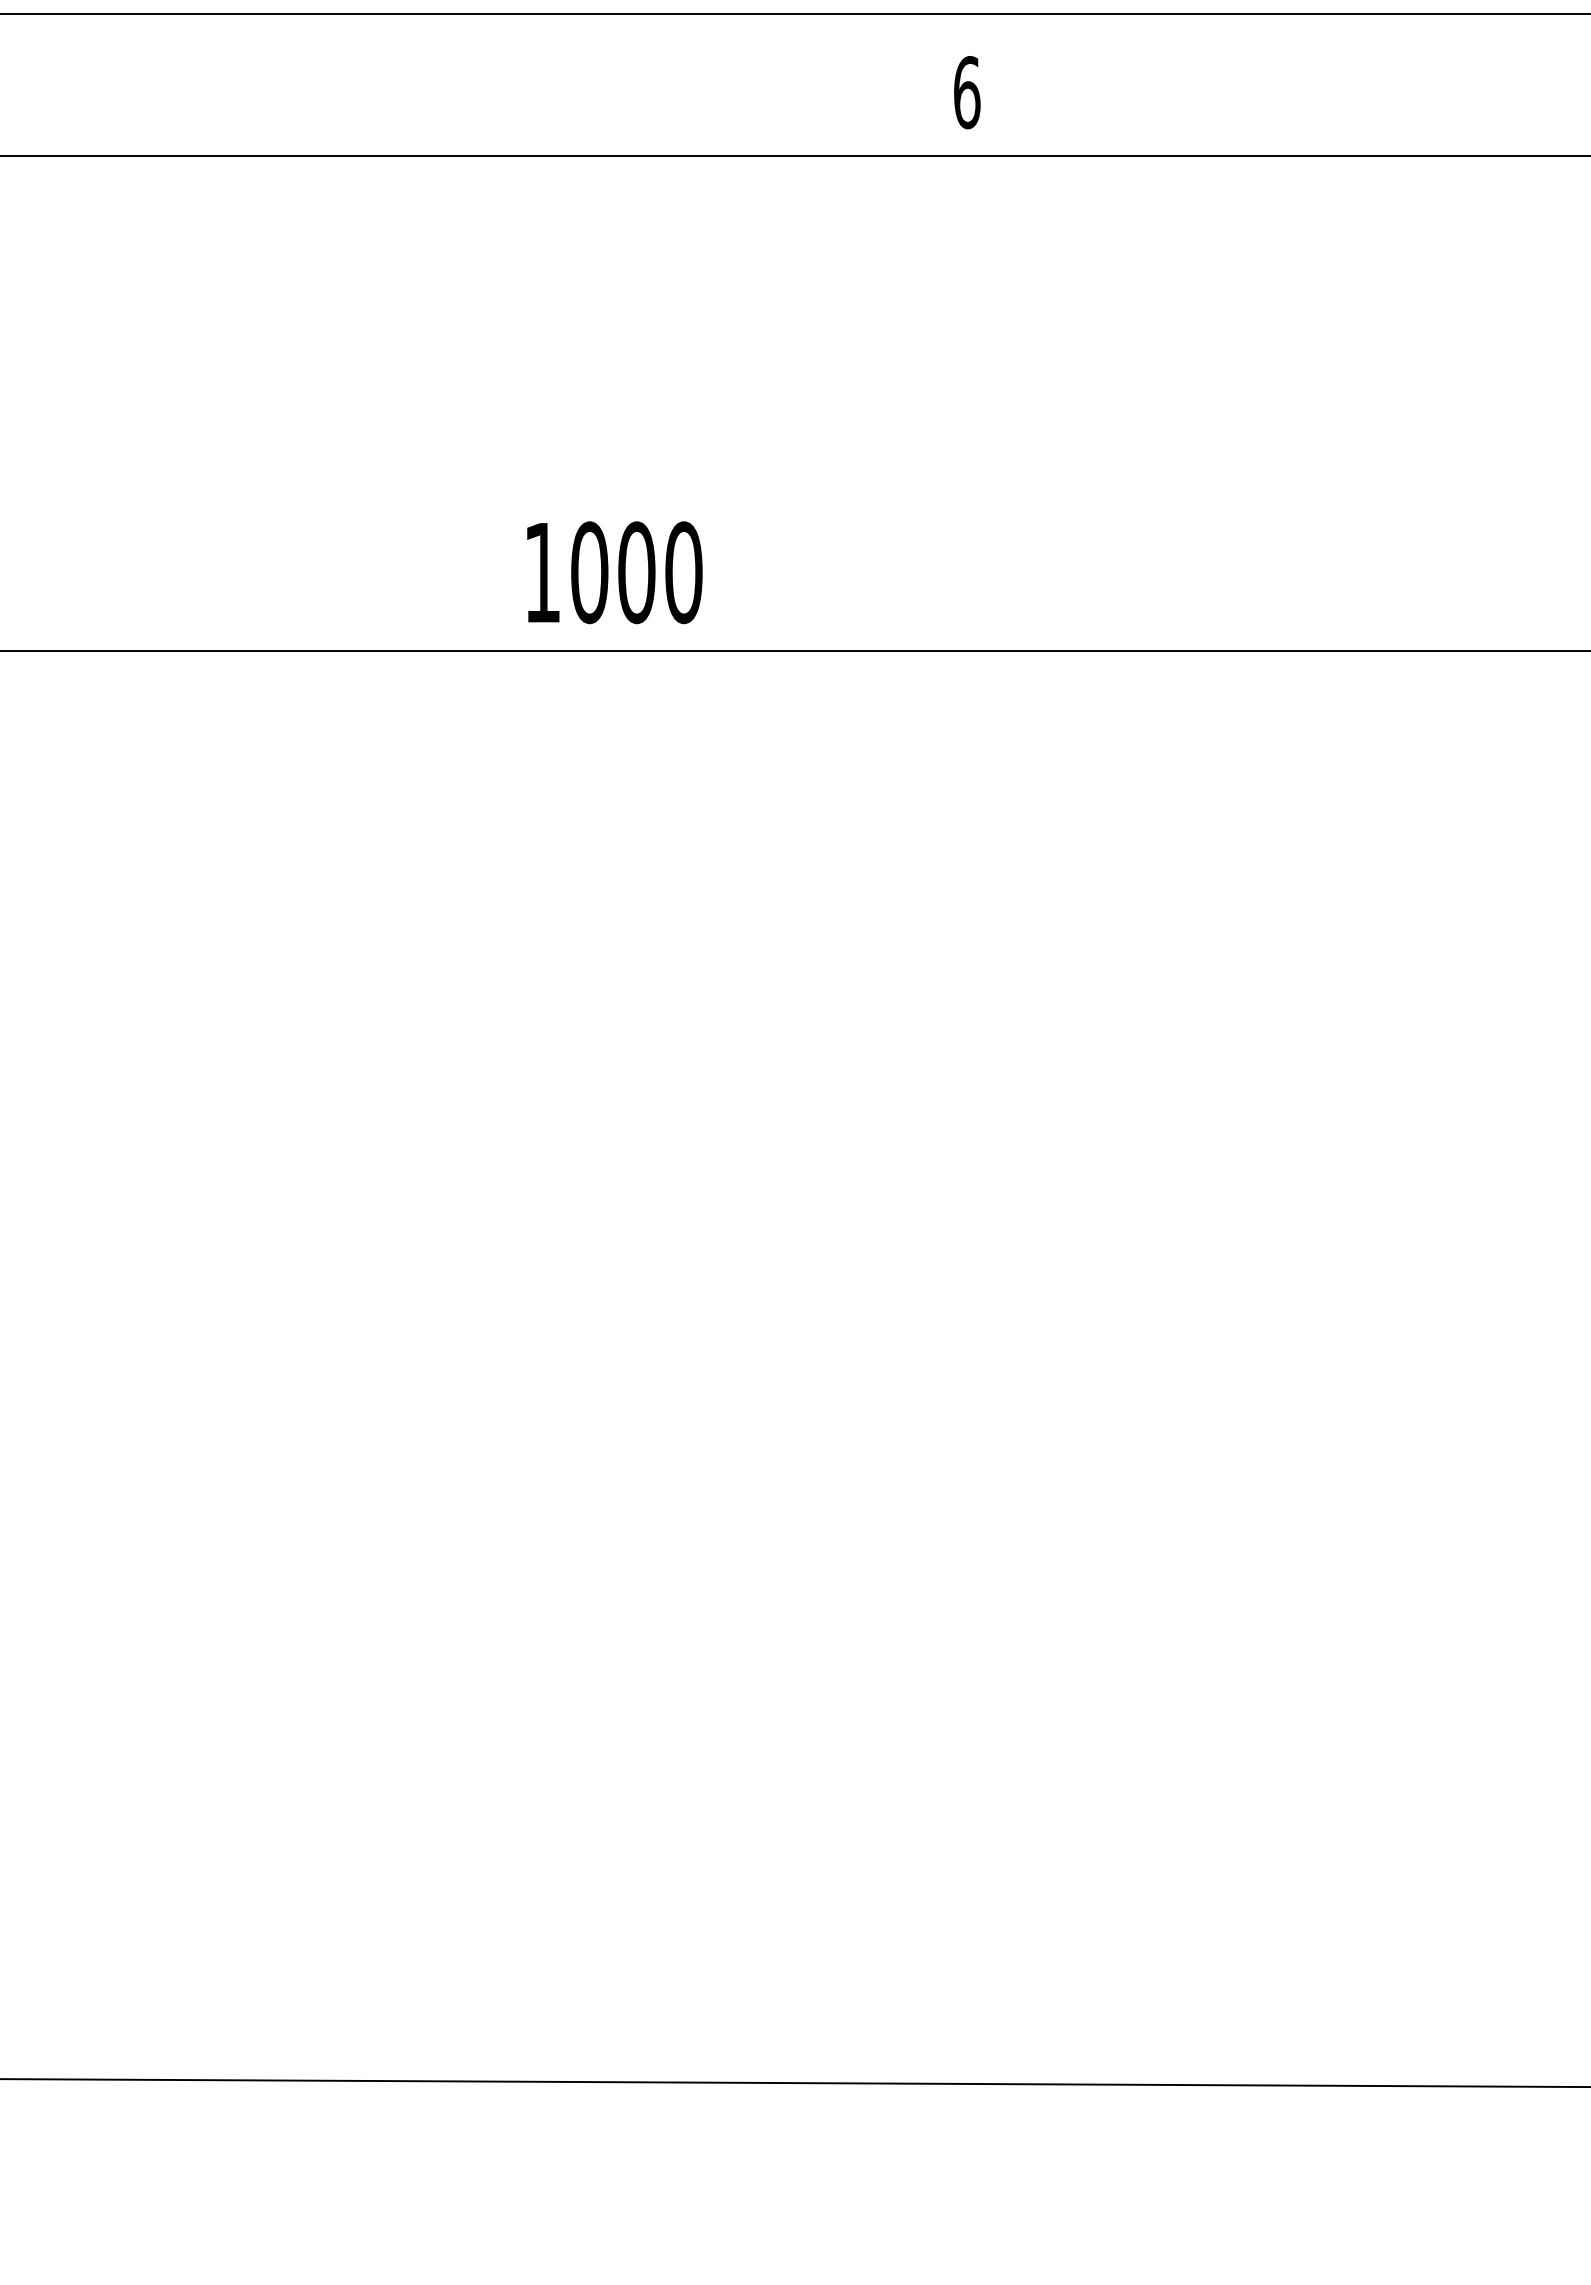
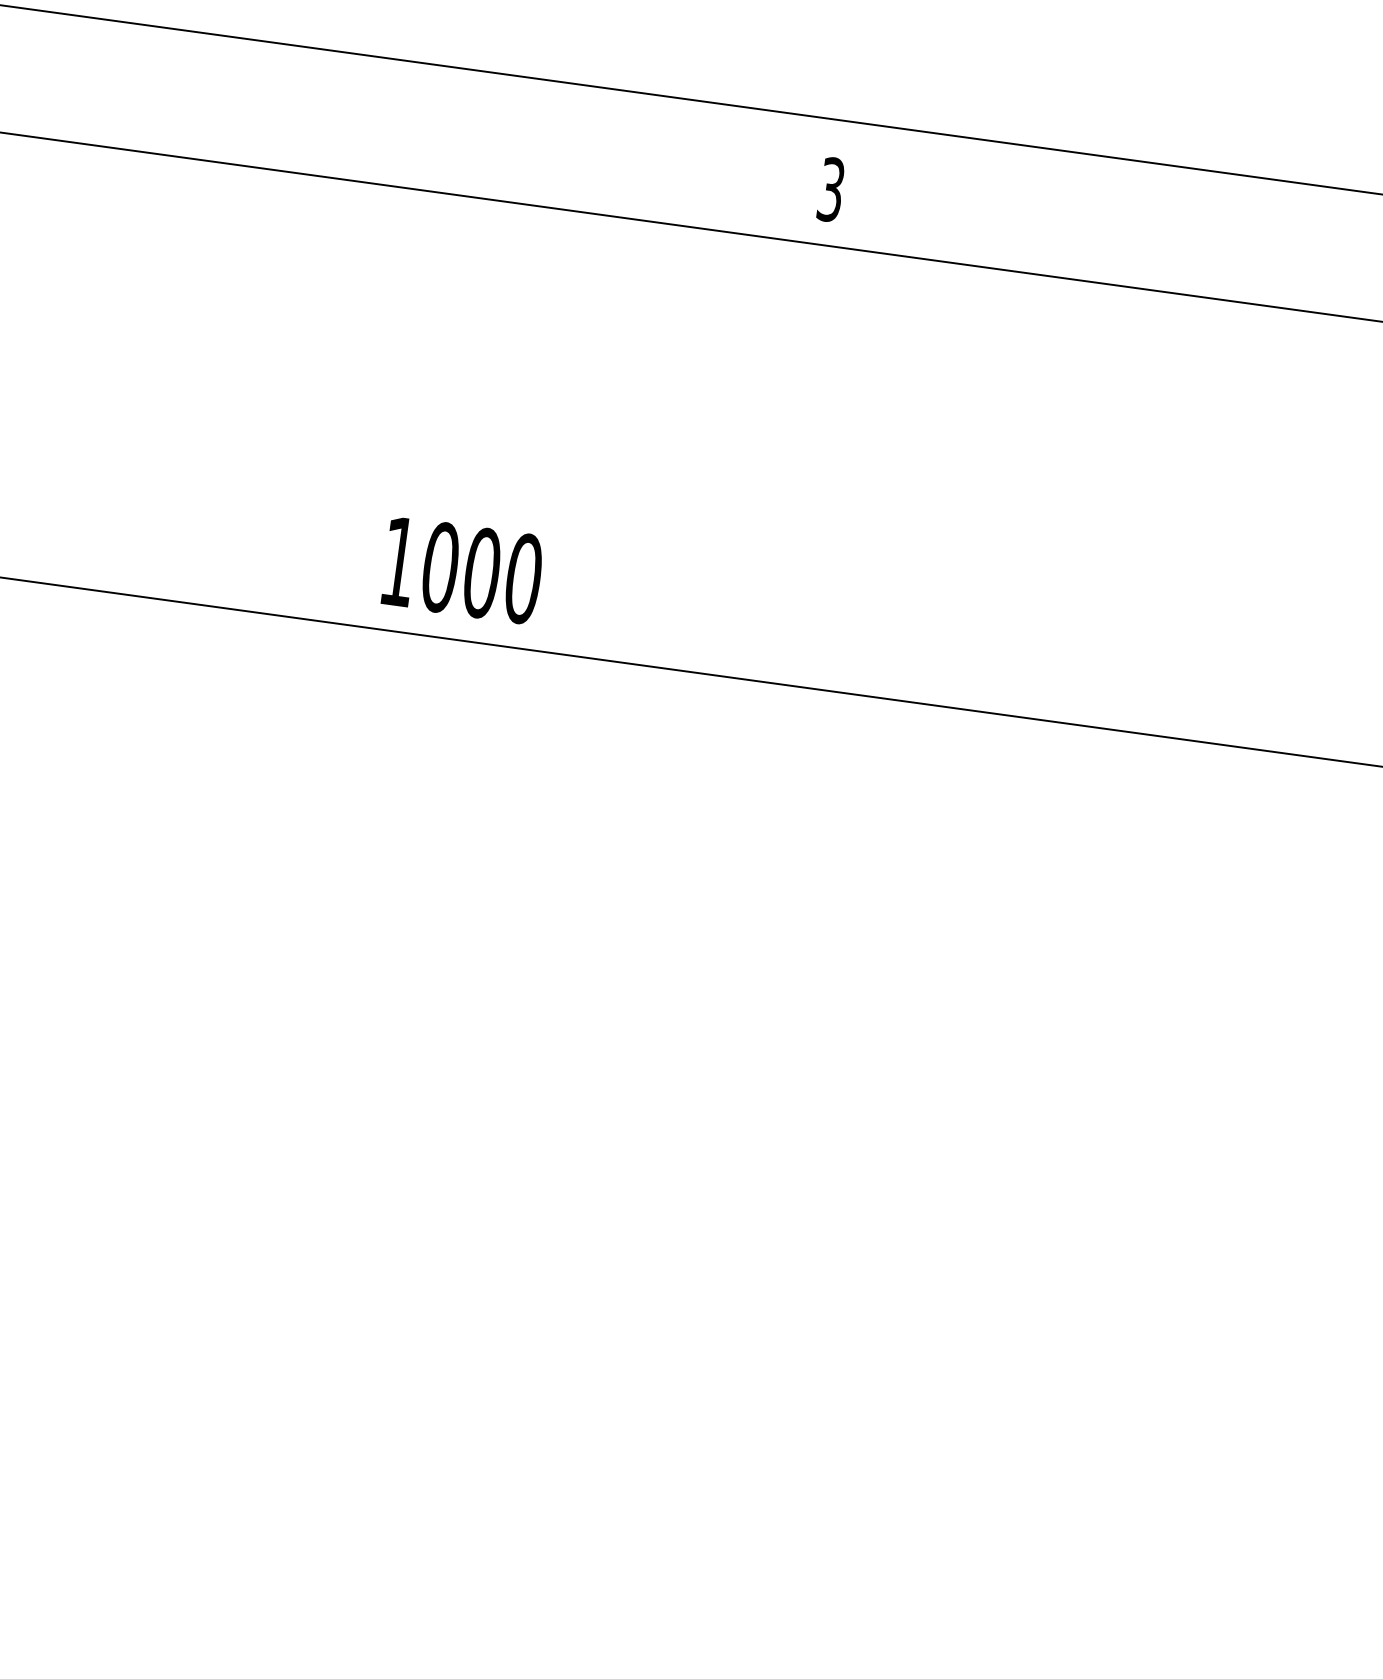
text: (967, 92) -> (831, 189), 6 -> 3

